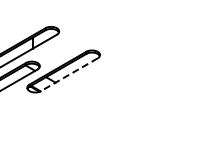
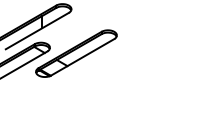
line: (69, 74) -> (82, 57), dashed -> solid

